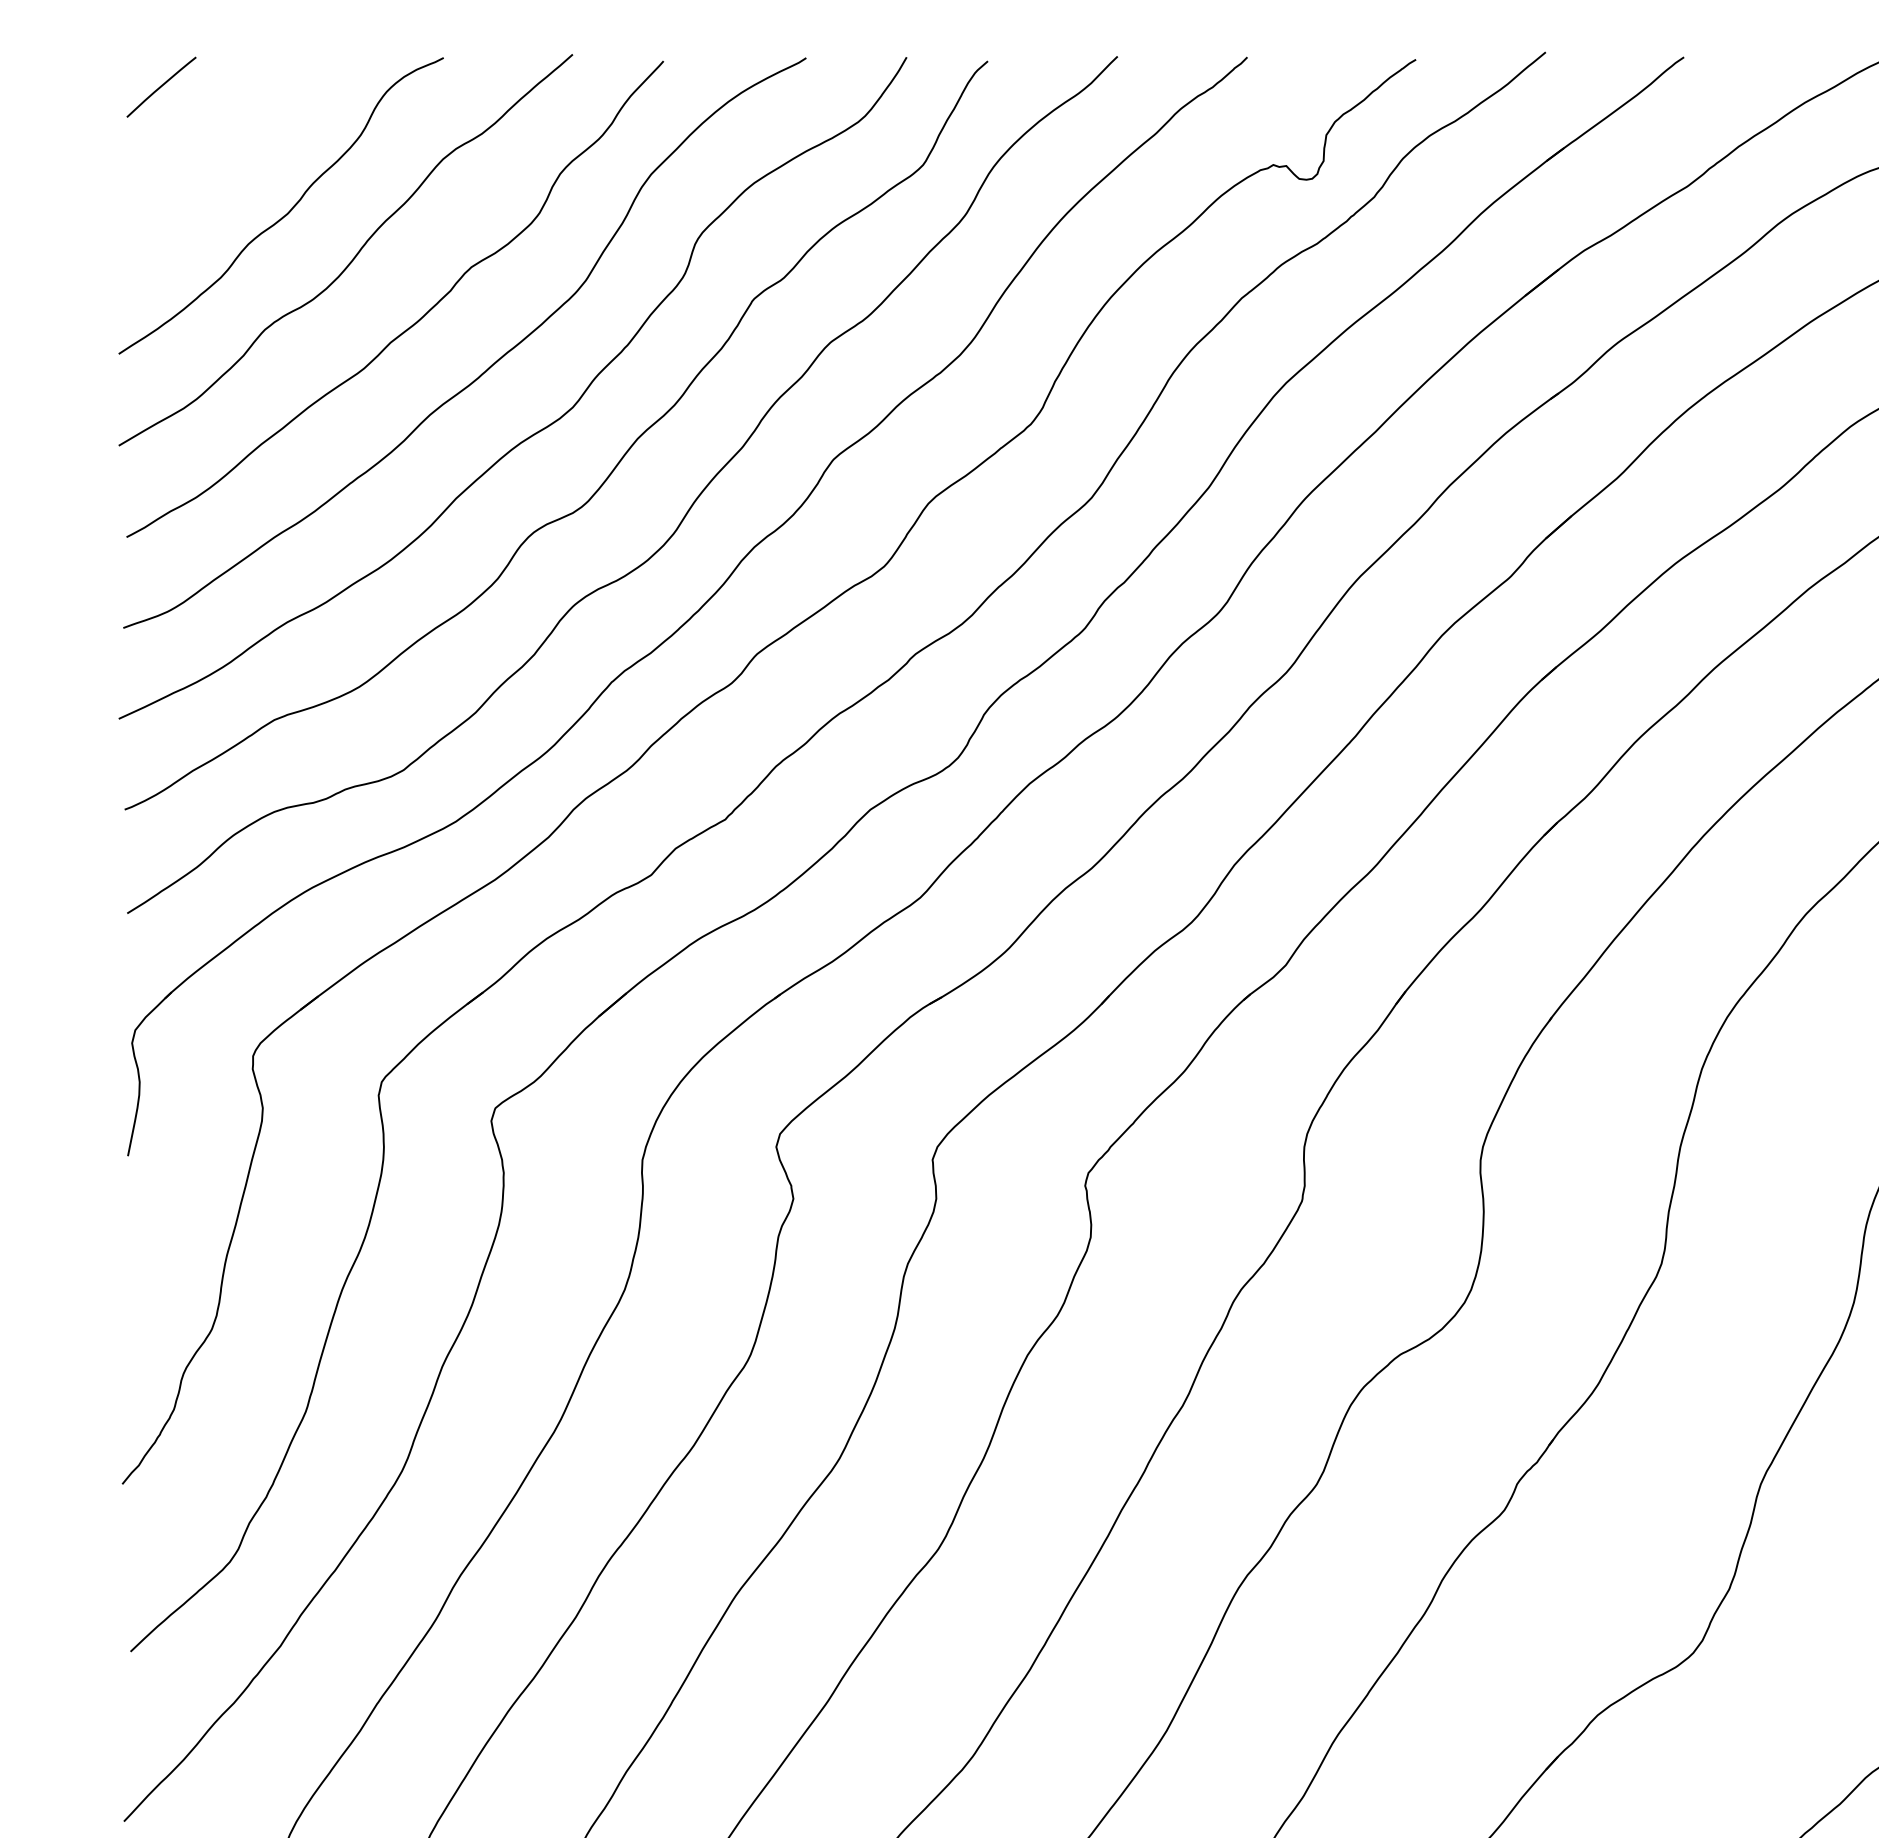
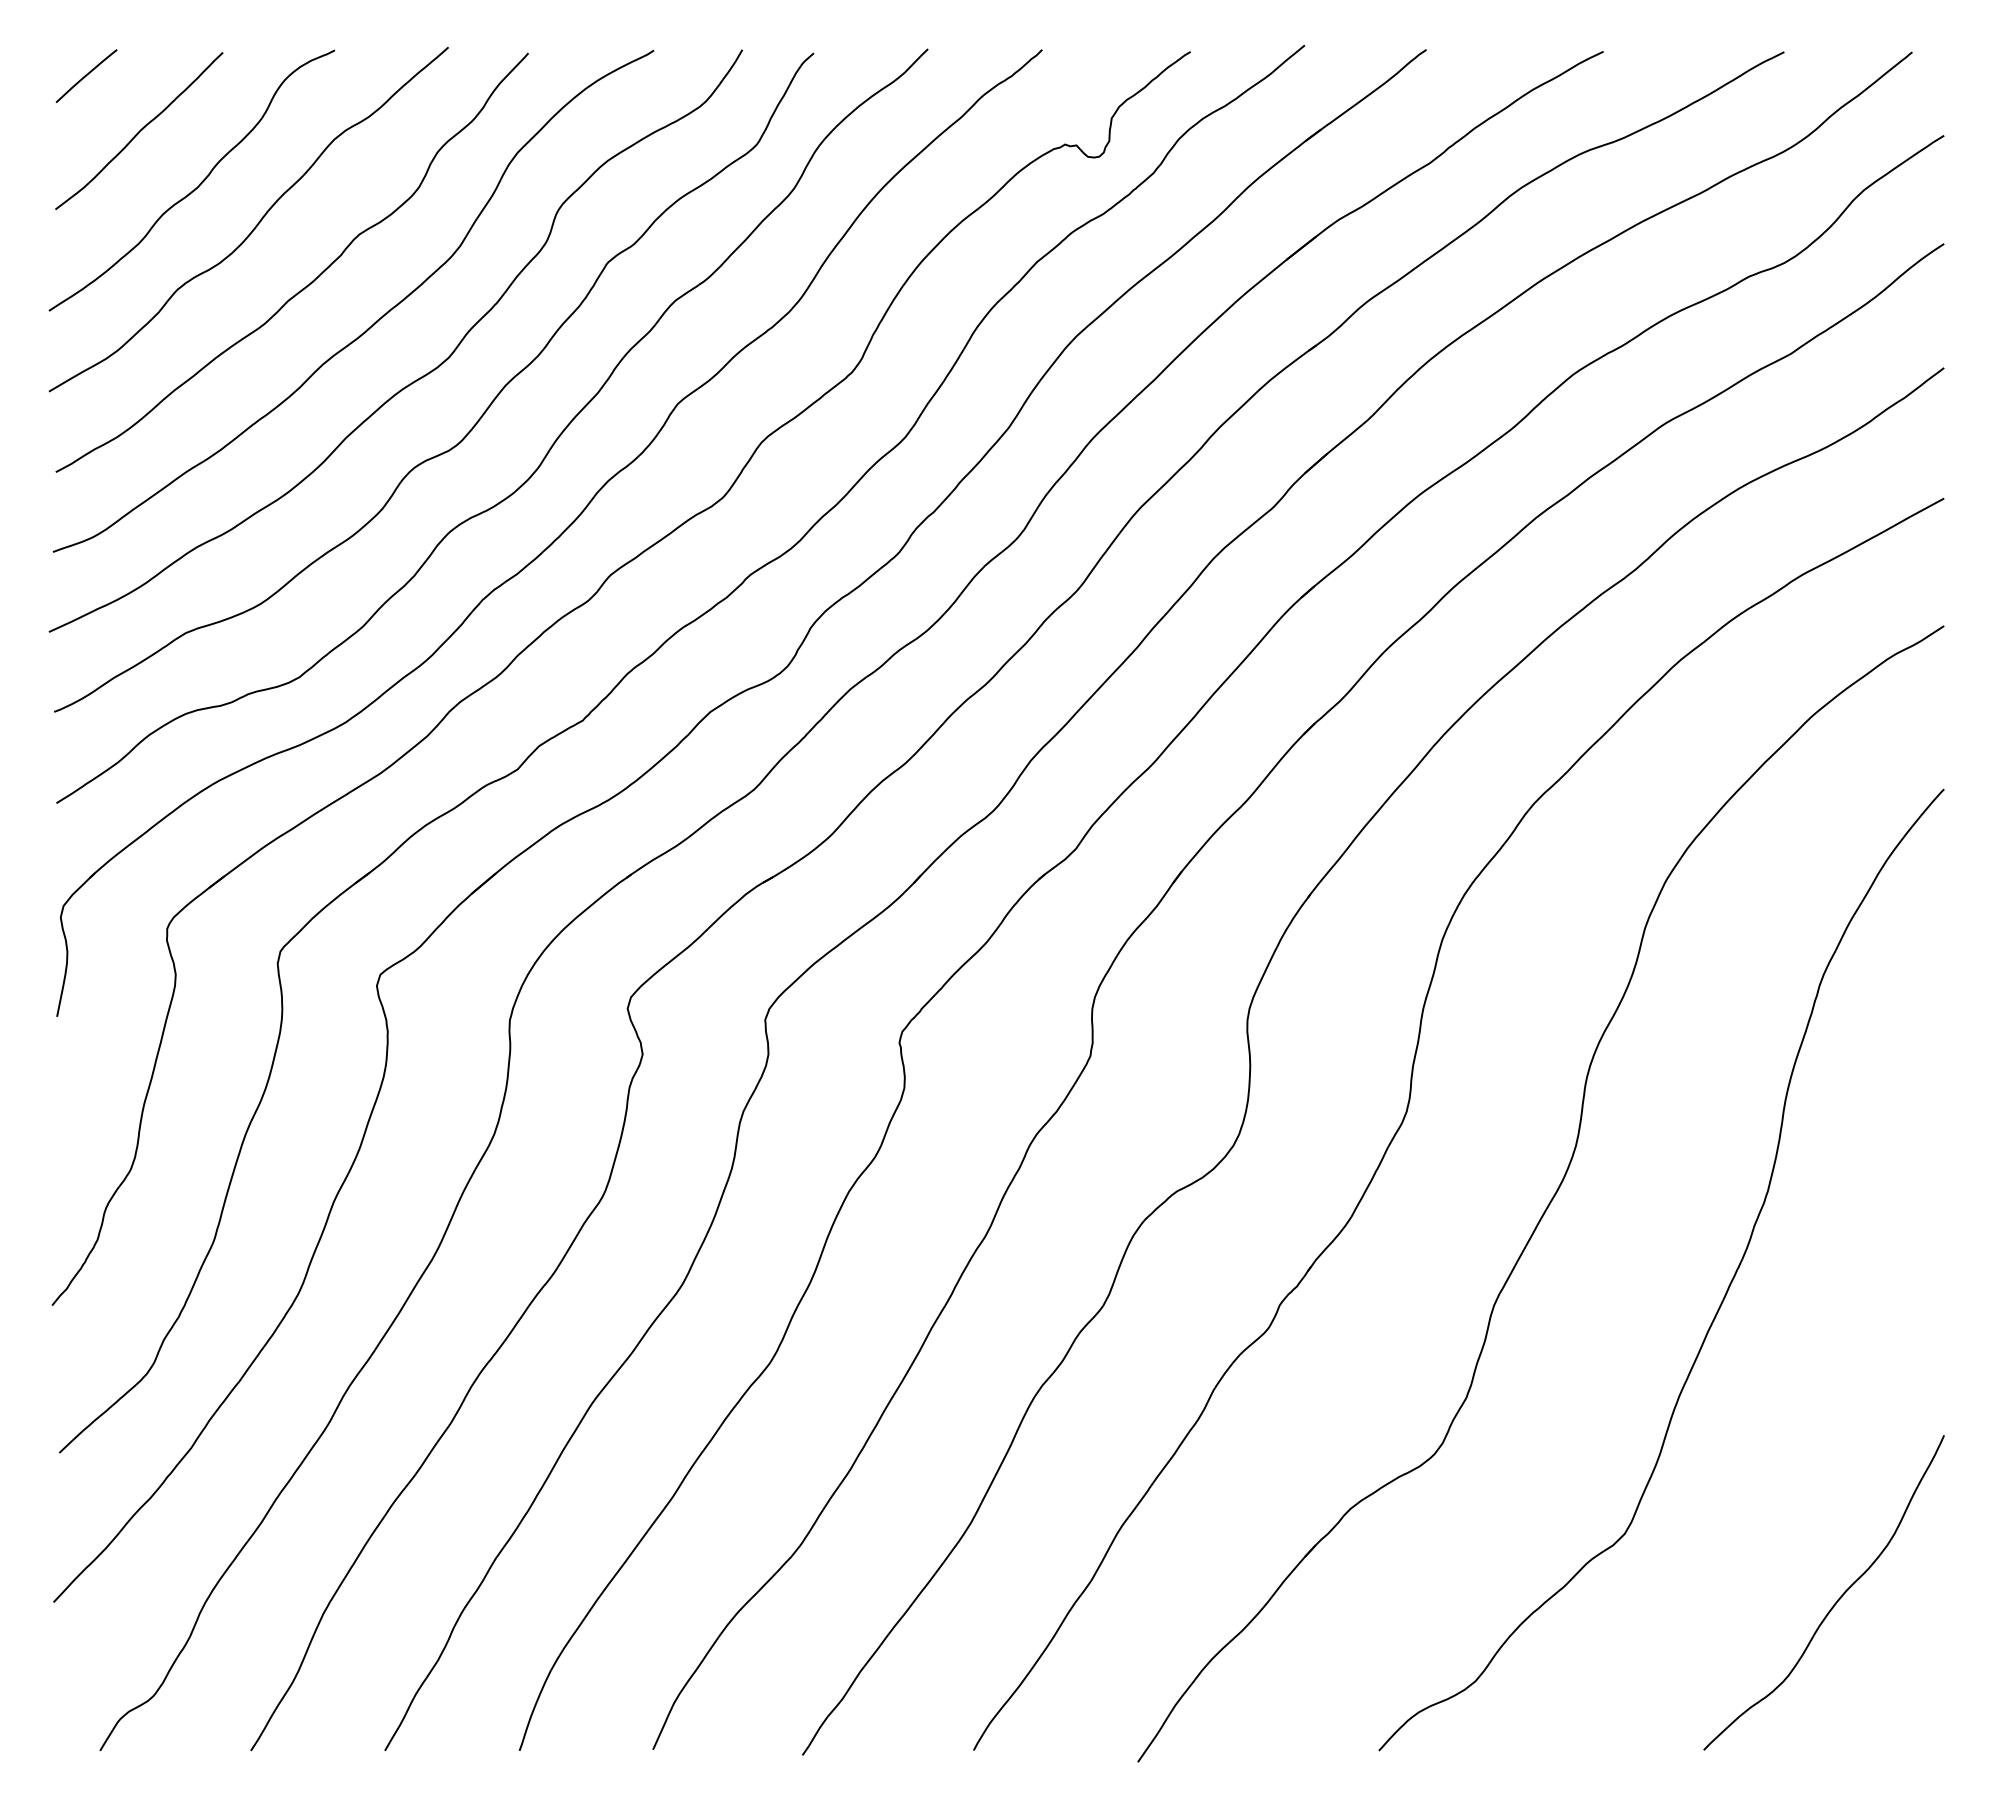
curve: (221, 149) -> (139, 130), added

